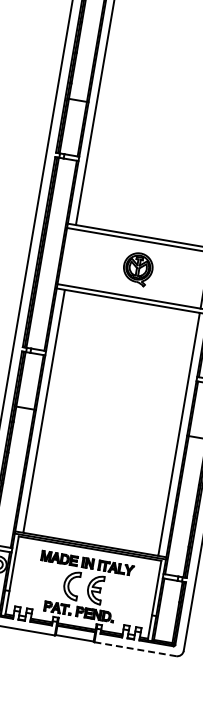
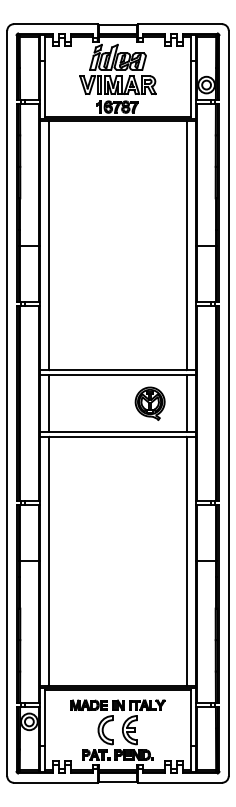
line: (70, 257) -> (48, 403), added
part: (137, 268) -> (149, 403), moved
line: (135, 648) -> (180, 782), dashed -> solid

